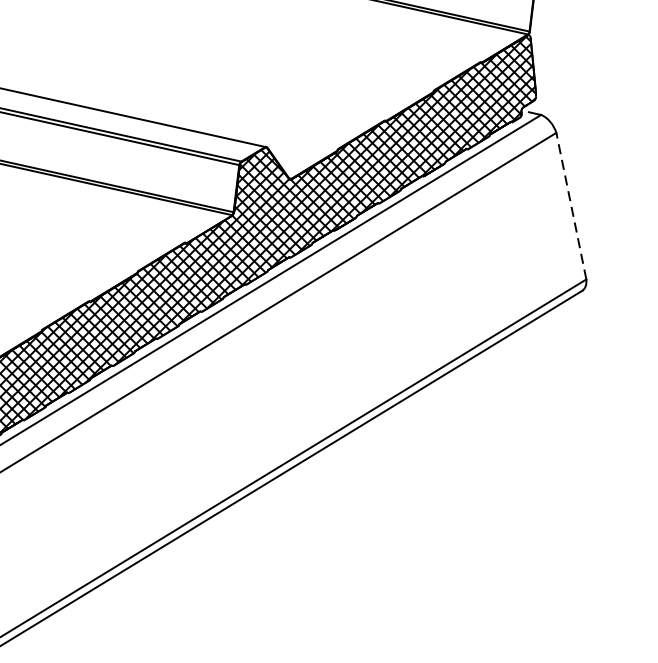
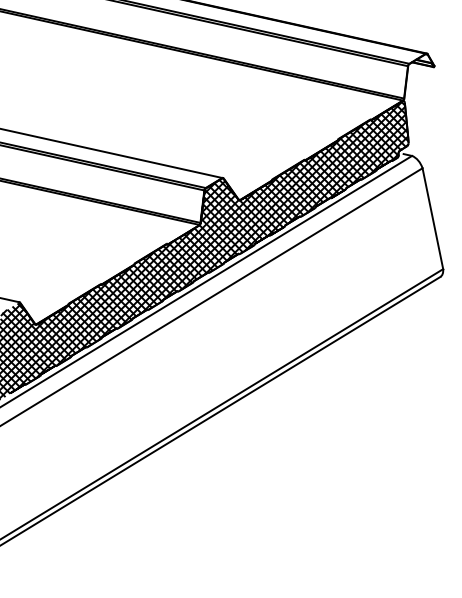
line: (570, 205) -> (432, 218), dashed -> solid

